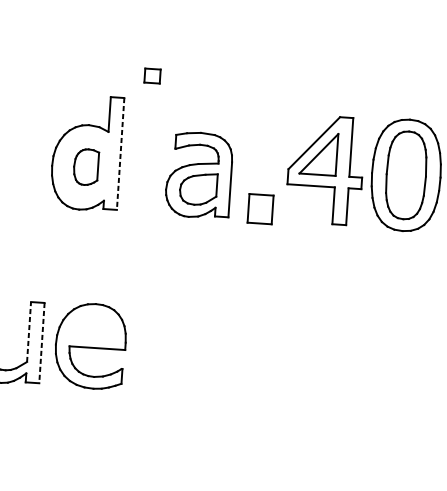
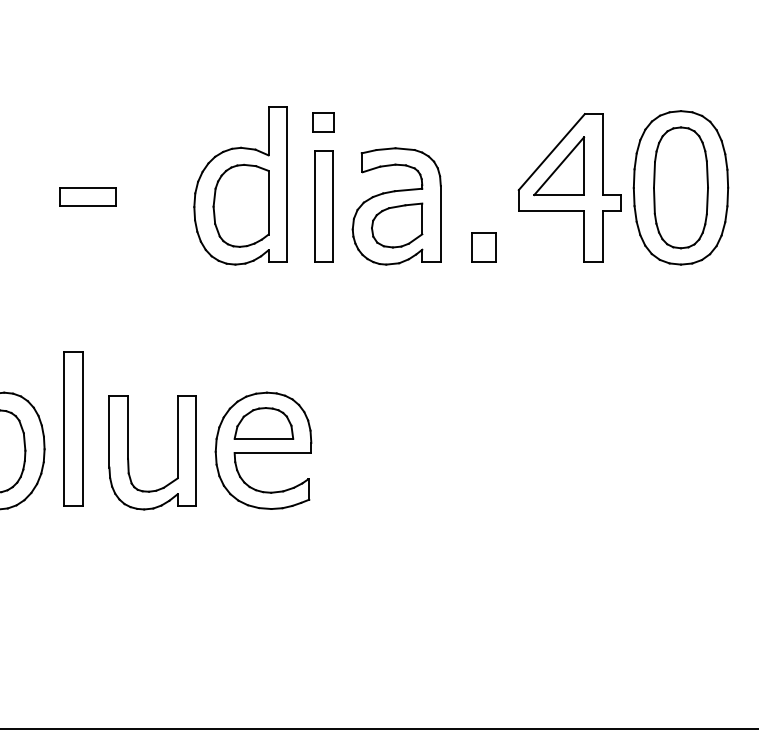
part: (152, 75) -> (323, 122), moved
line: (120, 154) -> (287, 185), dashed -> solid
part: (85, 166) -> (240, 205), size x1.67
part: (145, 171) -> (323, 206), added
part: (260, 209) -> (483, 247), size x0.71
part: (91, 326) -> (263, 423), added
line: (28, 331) -> (177, 436), dashed -> solid
line: (41, 343) -> (196, 451), dashed -> solid

